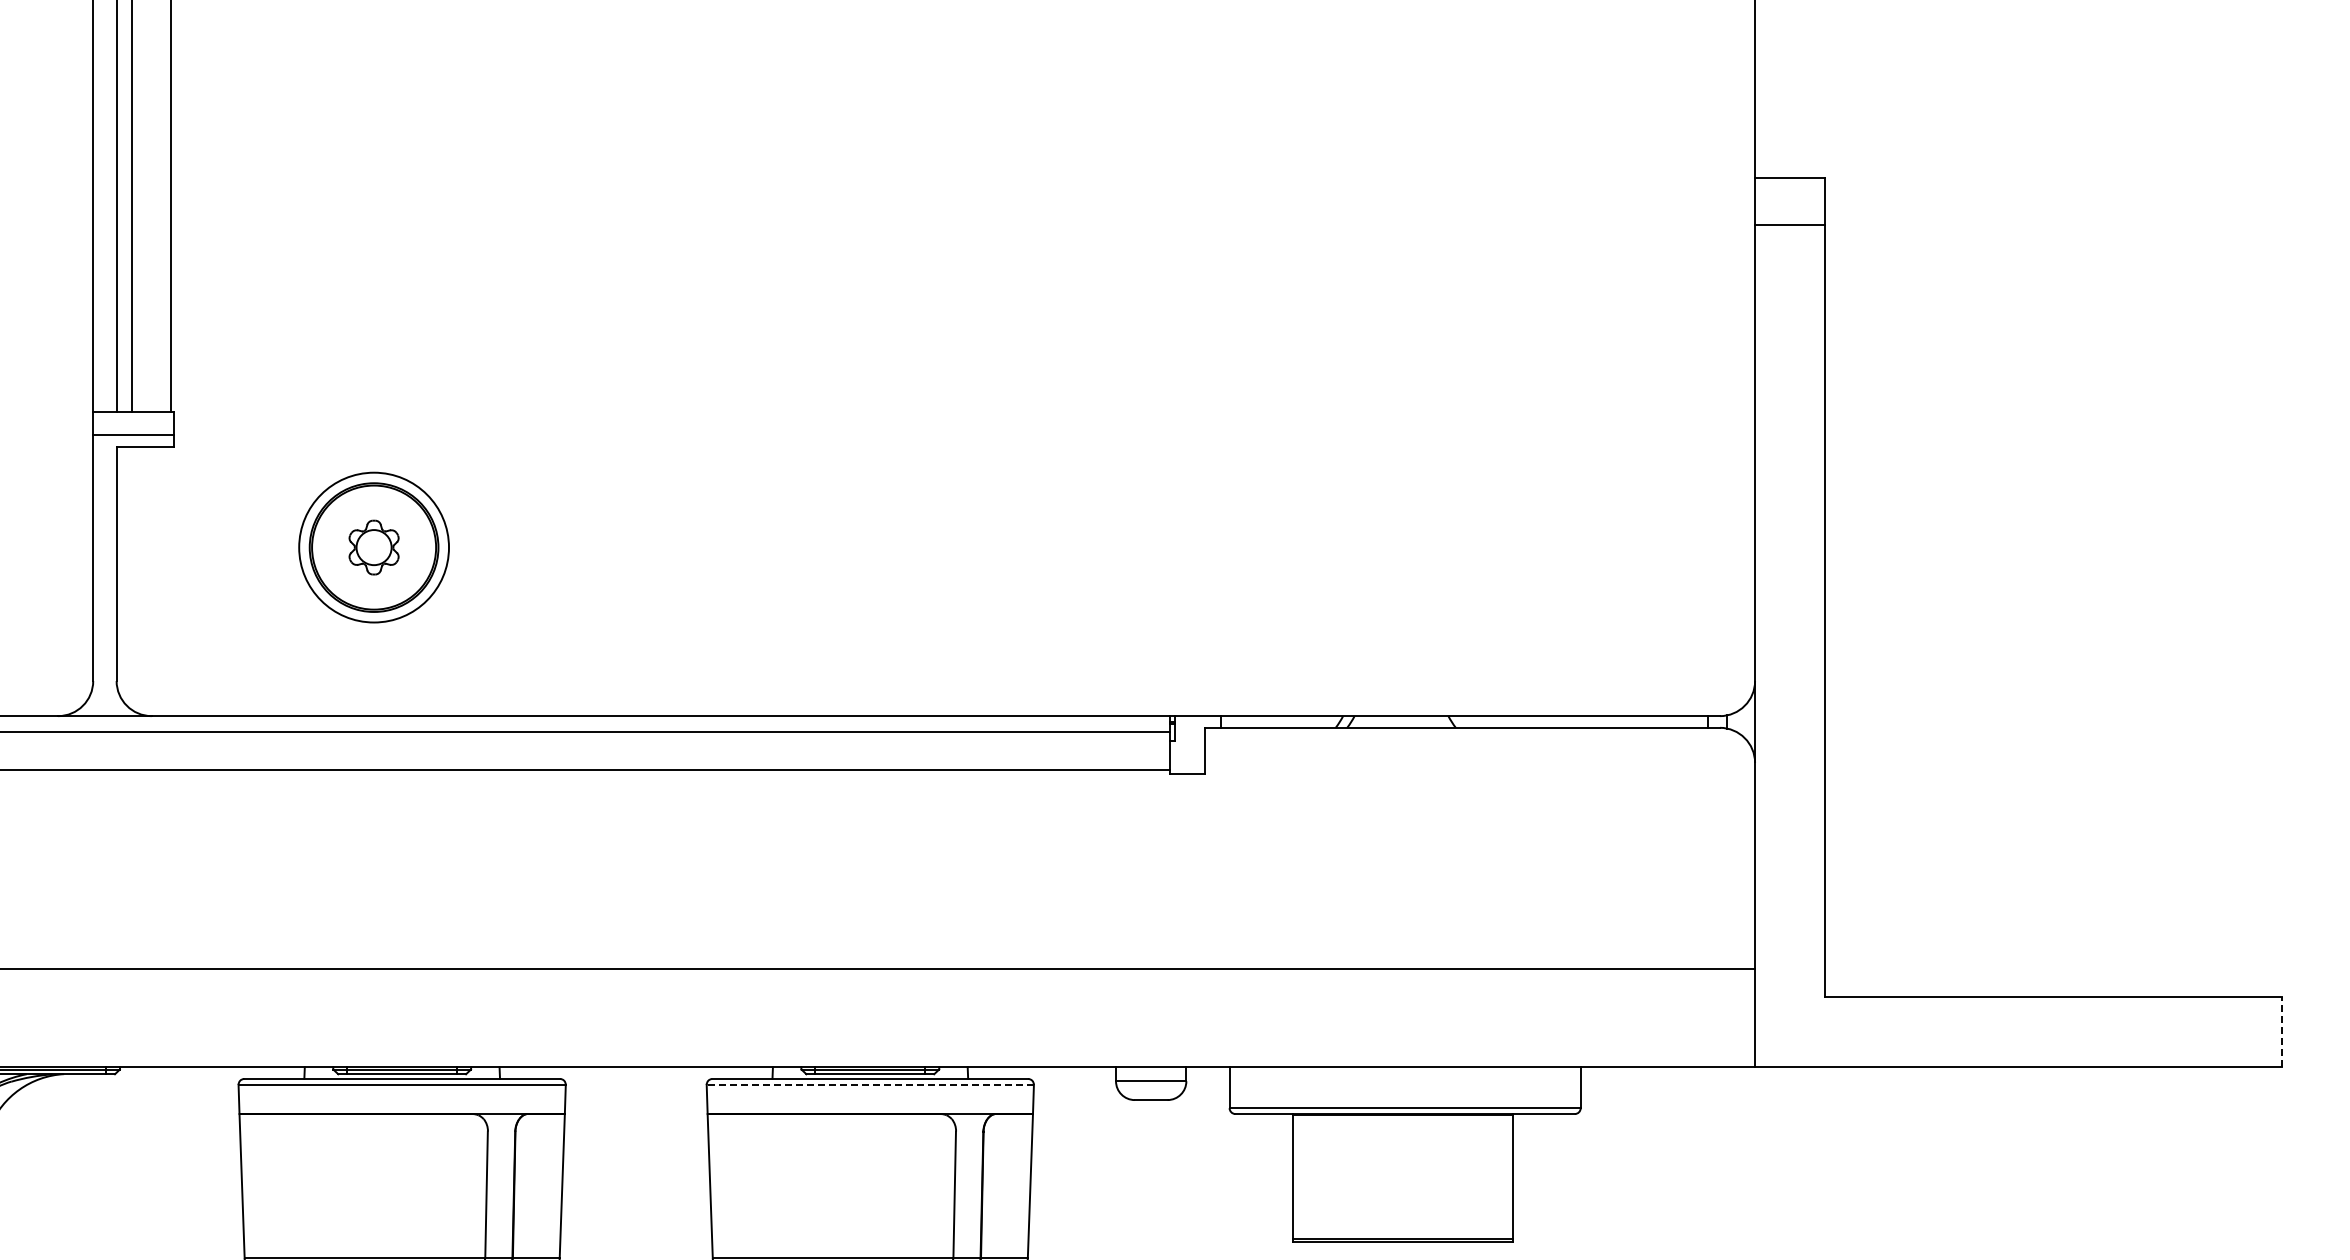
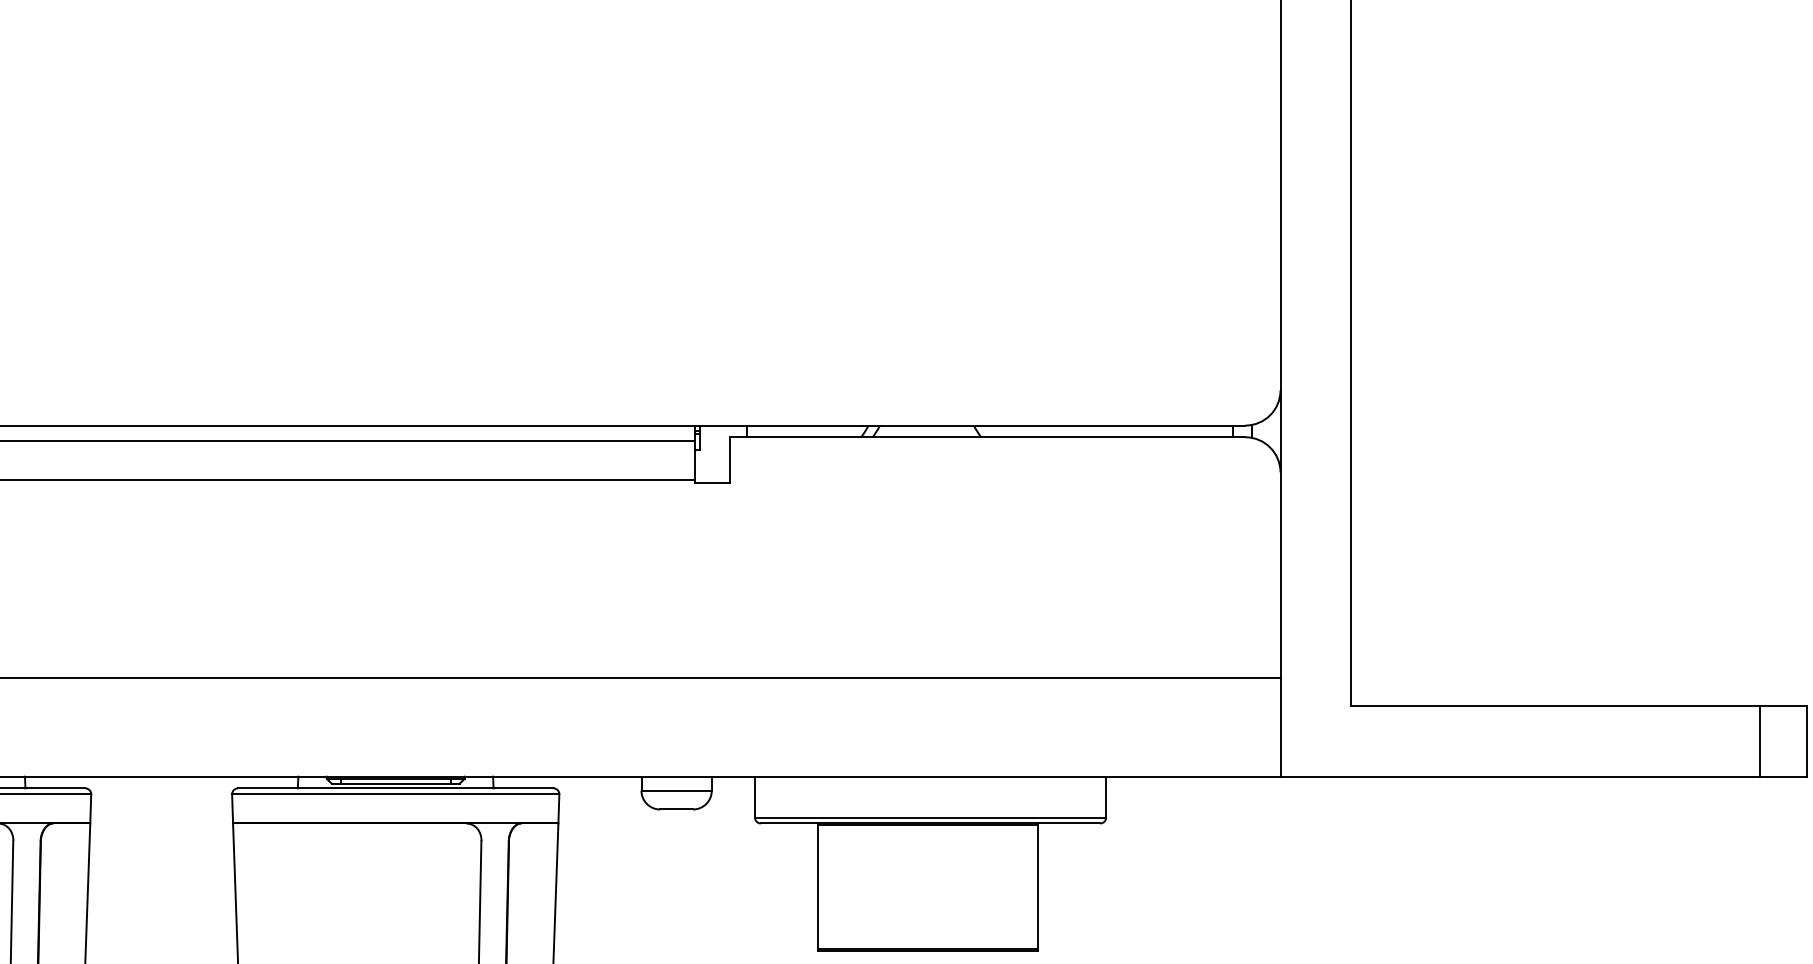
line: (2281, 1031) -> (1806, 740), dashed -> solid
line: (2234, 1032) -> (1759, 741), added
line: (870, 1085) -> (395, 794), dashed -> solid

